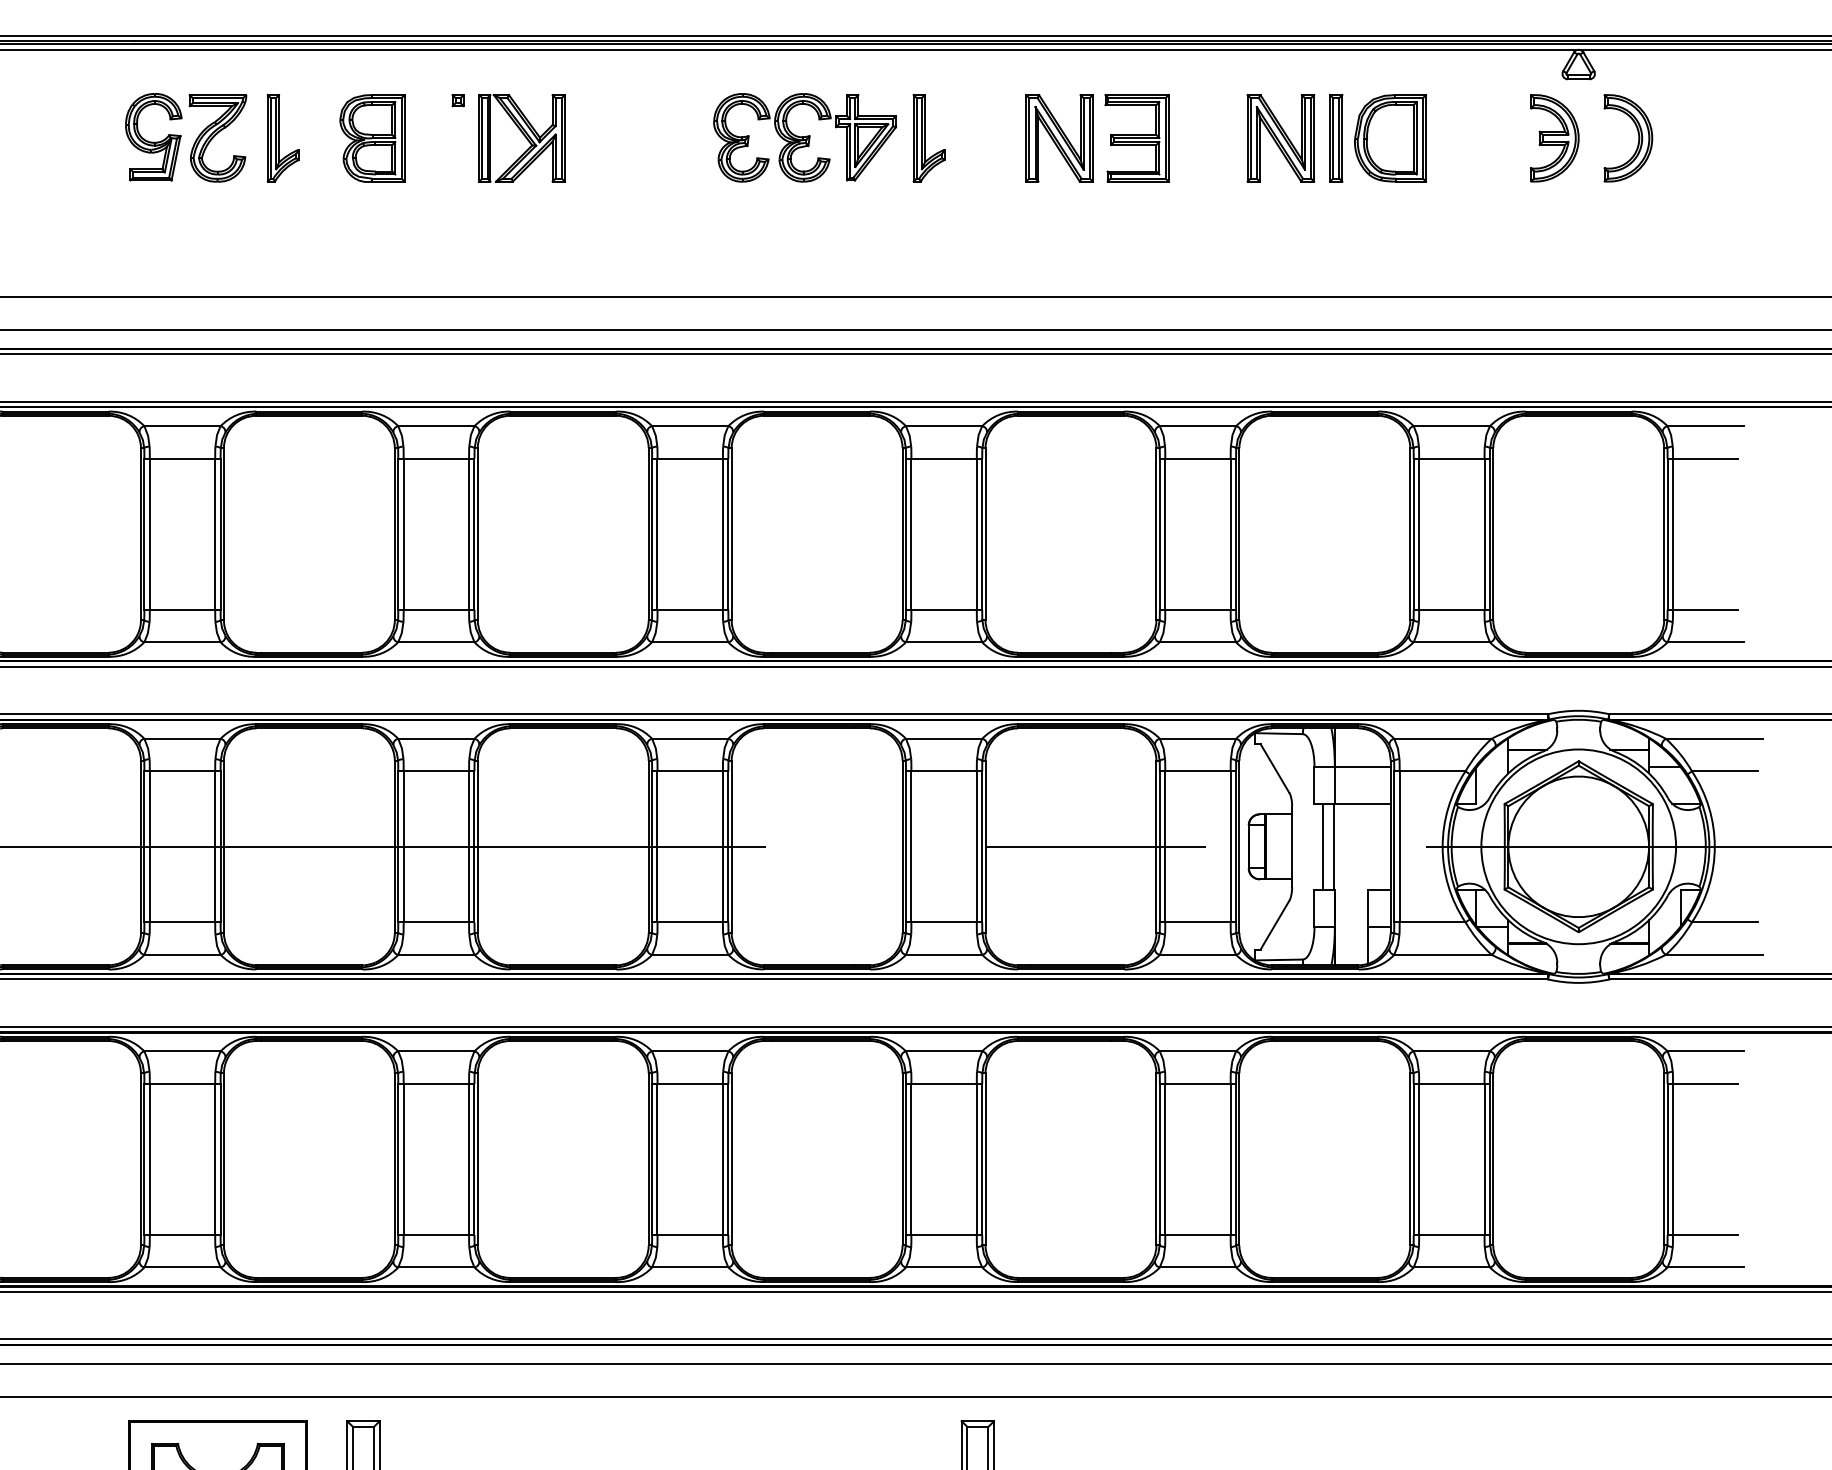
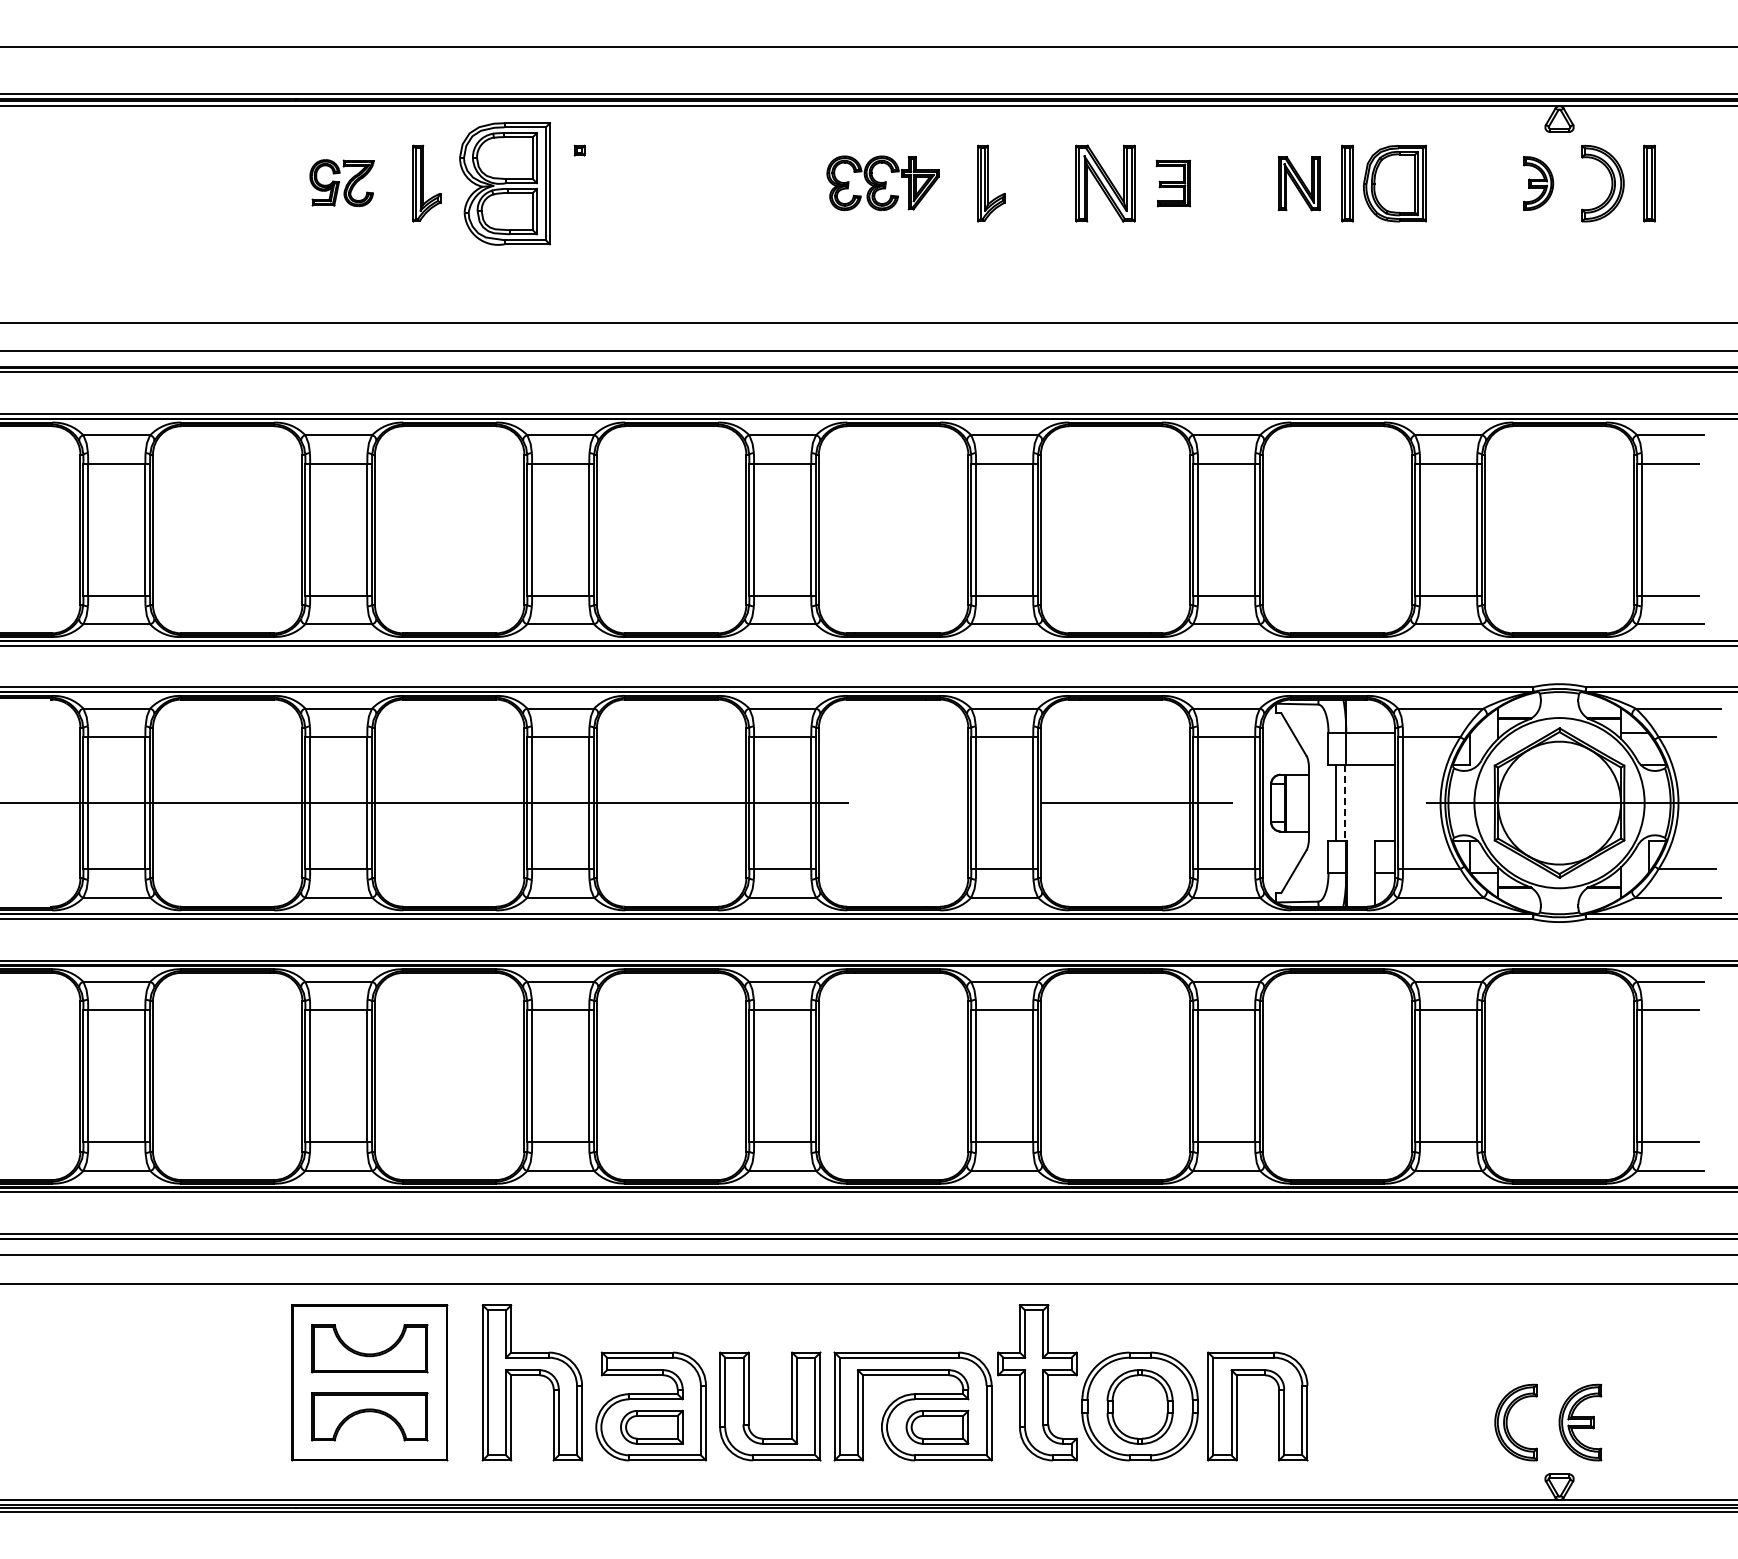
part: (185, 137) -> (341, 182), size x0.6
part: (372, 138) -> (504, 183), size x1.6
part: (521, 138) -> (635, 183), removed
part: (804, 138) -> (882, 183), size x0.7
part: (1137, 138) -> (1173, 183), size x0.6
part: (1281, 138) -> (1299, 183), size x0.7
part: (1554, 138) -> (1538, 183), size x0.7
part: (1681, 138) -> (1649, 183), added
line: (1333, 847) -> (1345, 803), solid -> dashed

